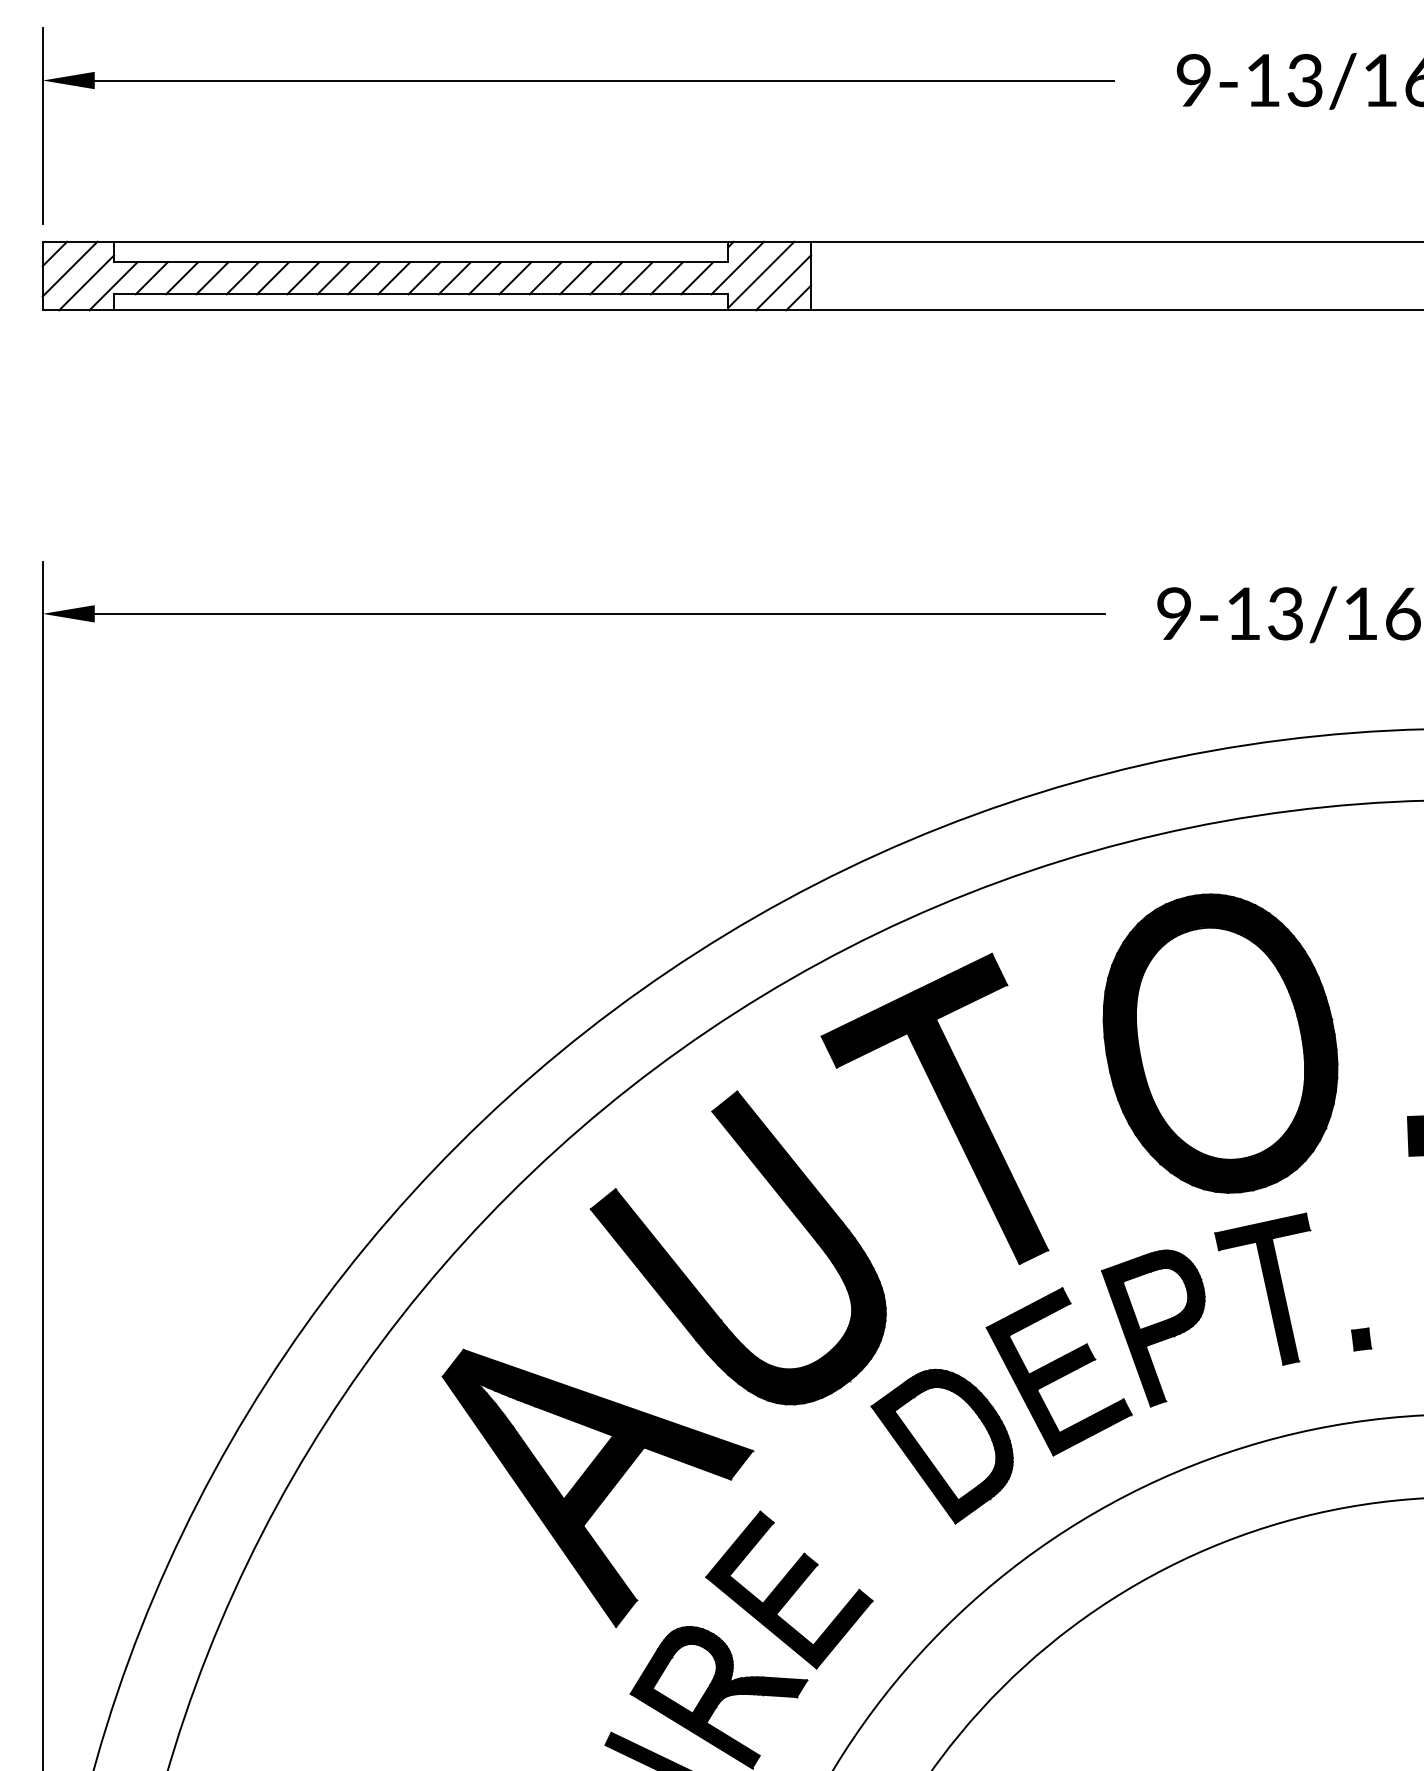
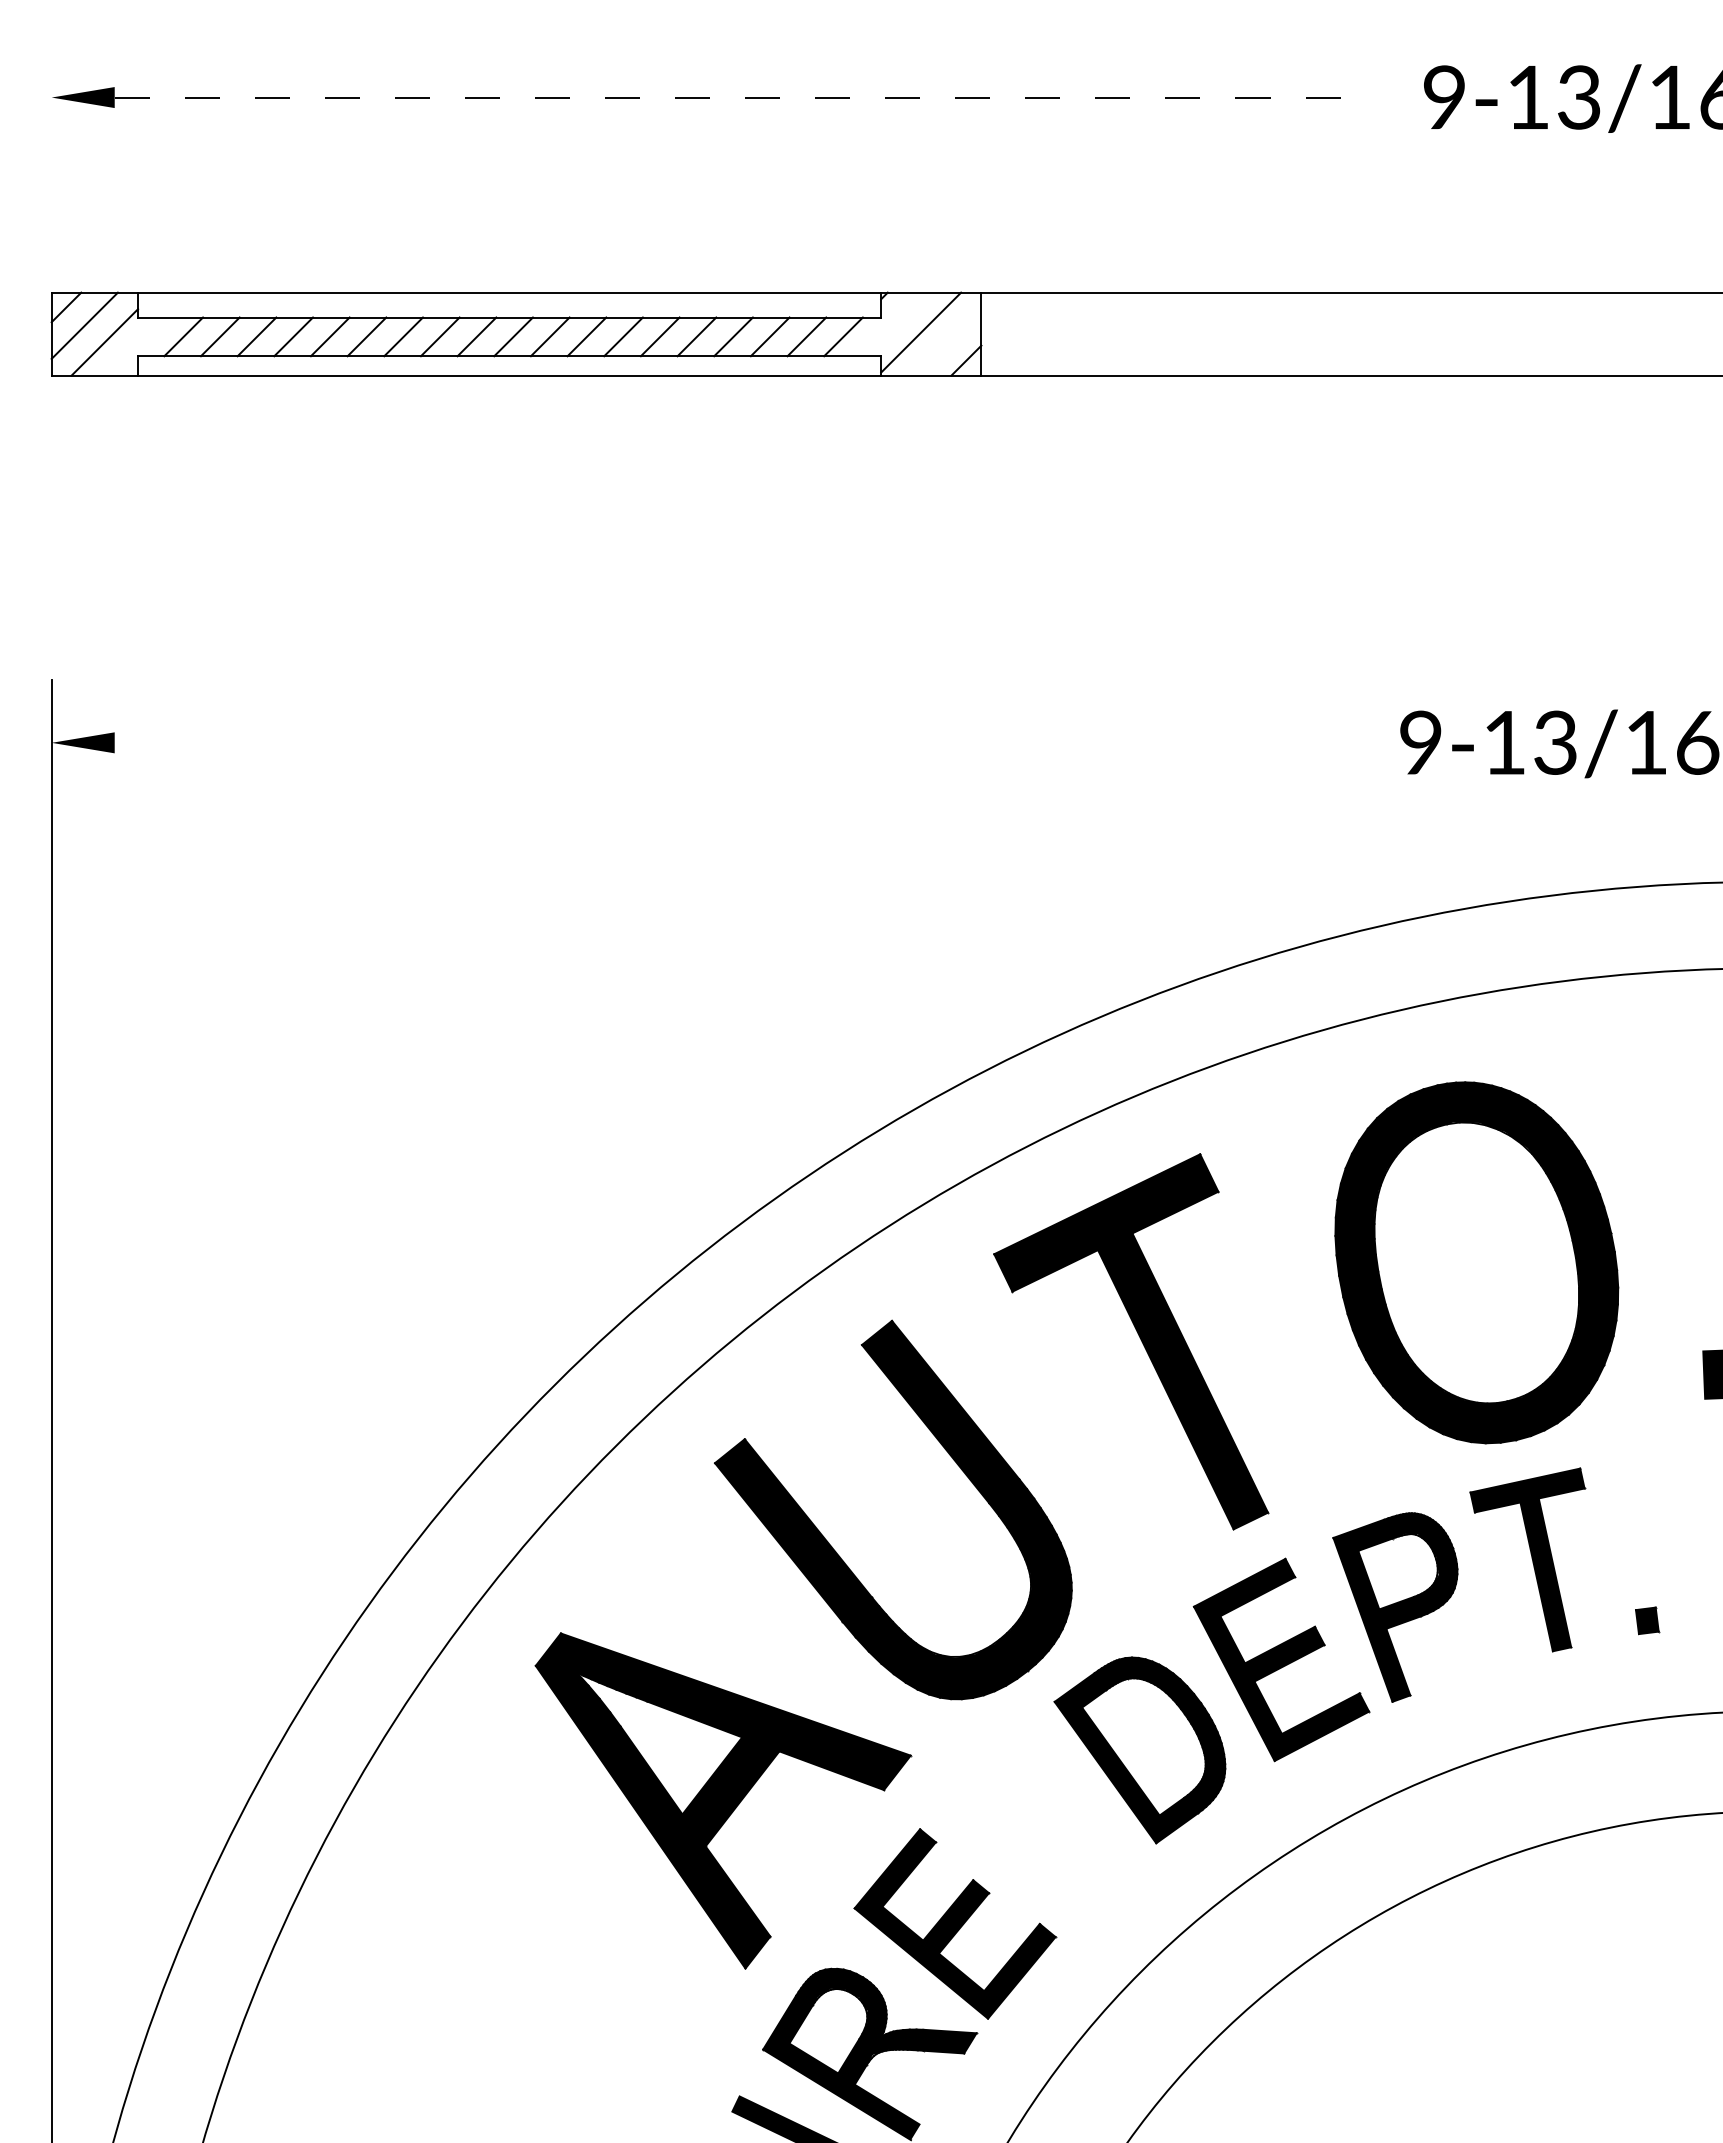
line: (604, 80) -> (731, 97), solid -> dashed
line: (42, 125) -> (51, 152), removed
line: (737, 268) -> (892, 324), removed
line: (783, 282) -> (947, 342), removed
line: (113, 286) -> (137, 346), removed
line: (599, 613) -> (725, 742), removed

